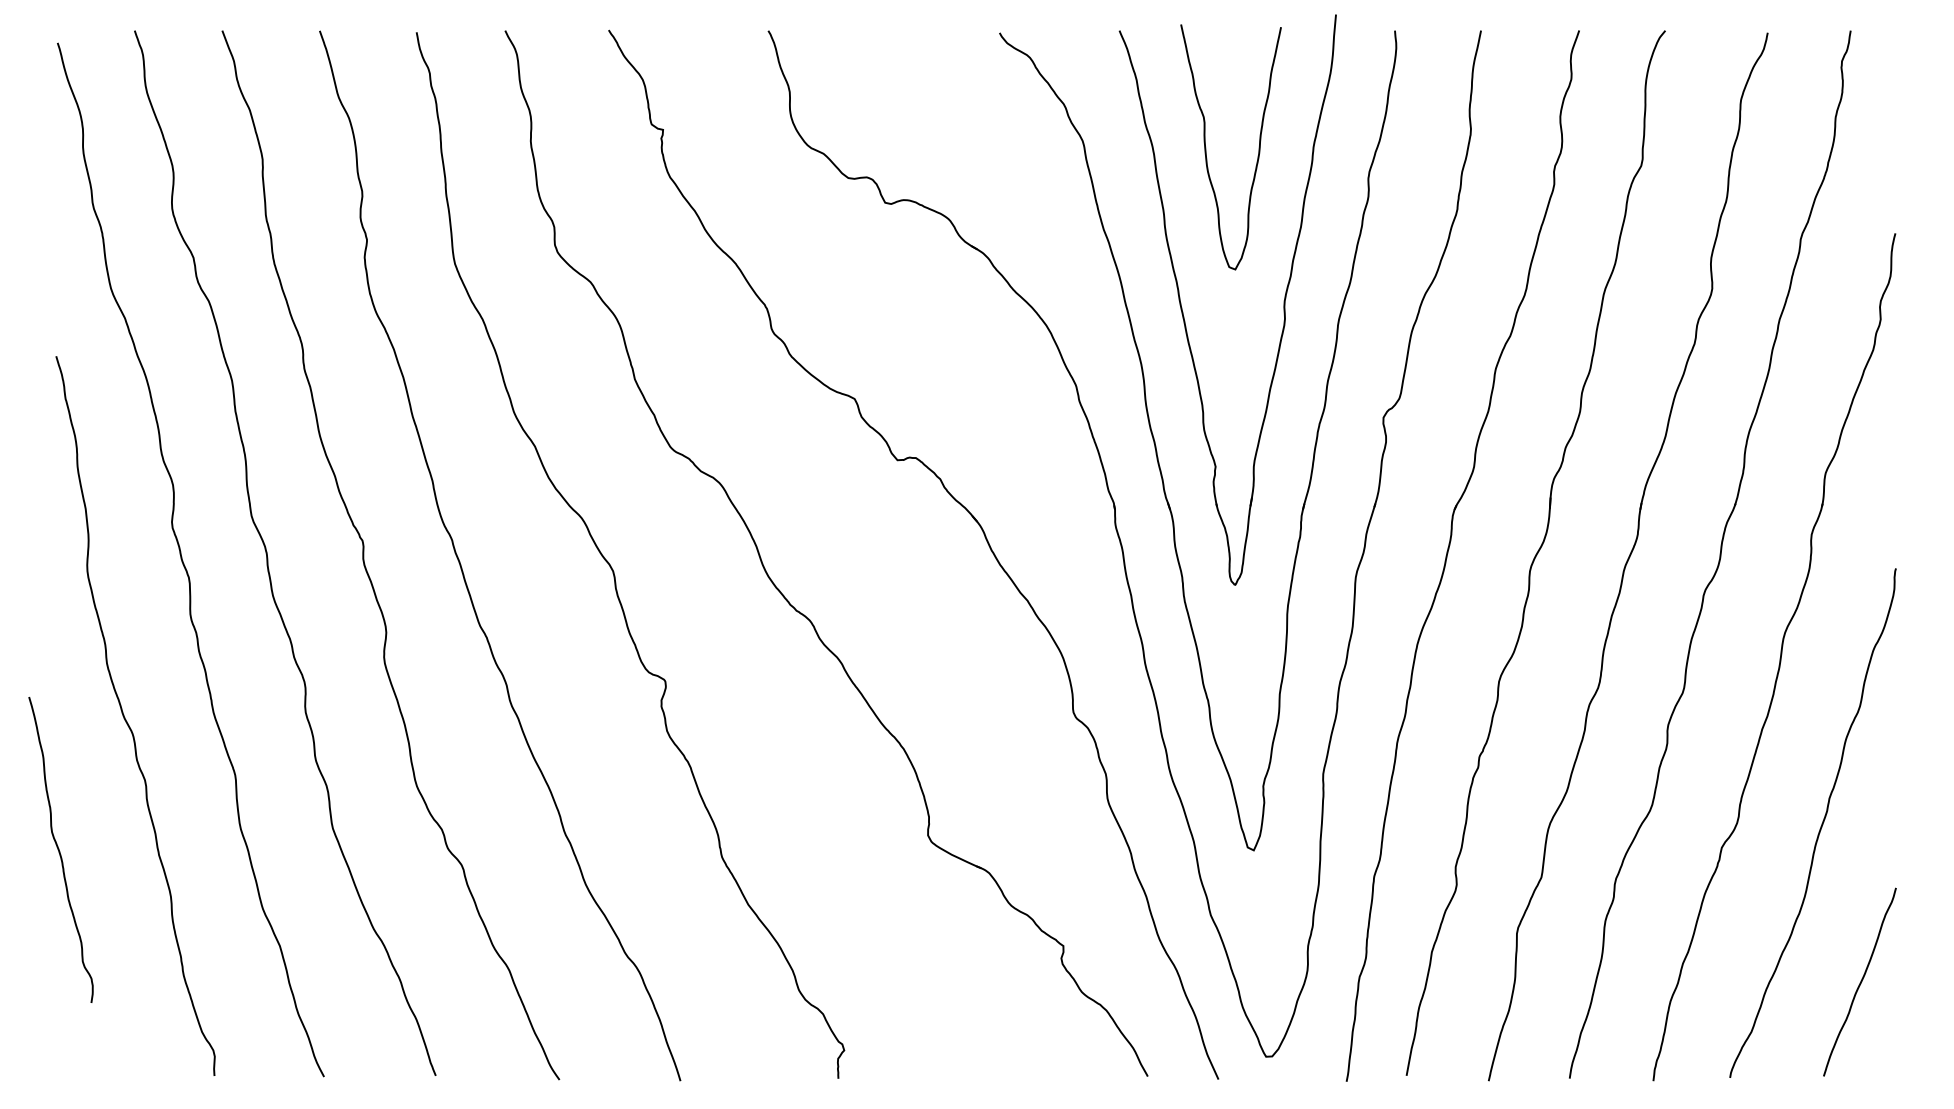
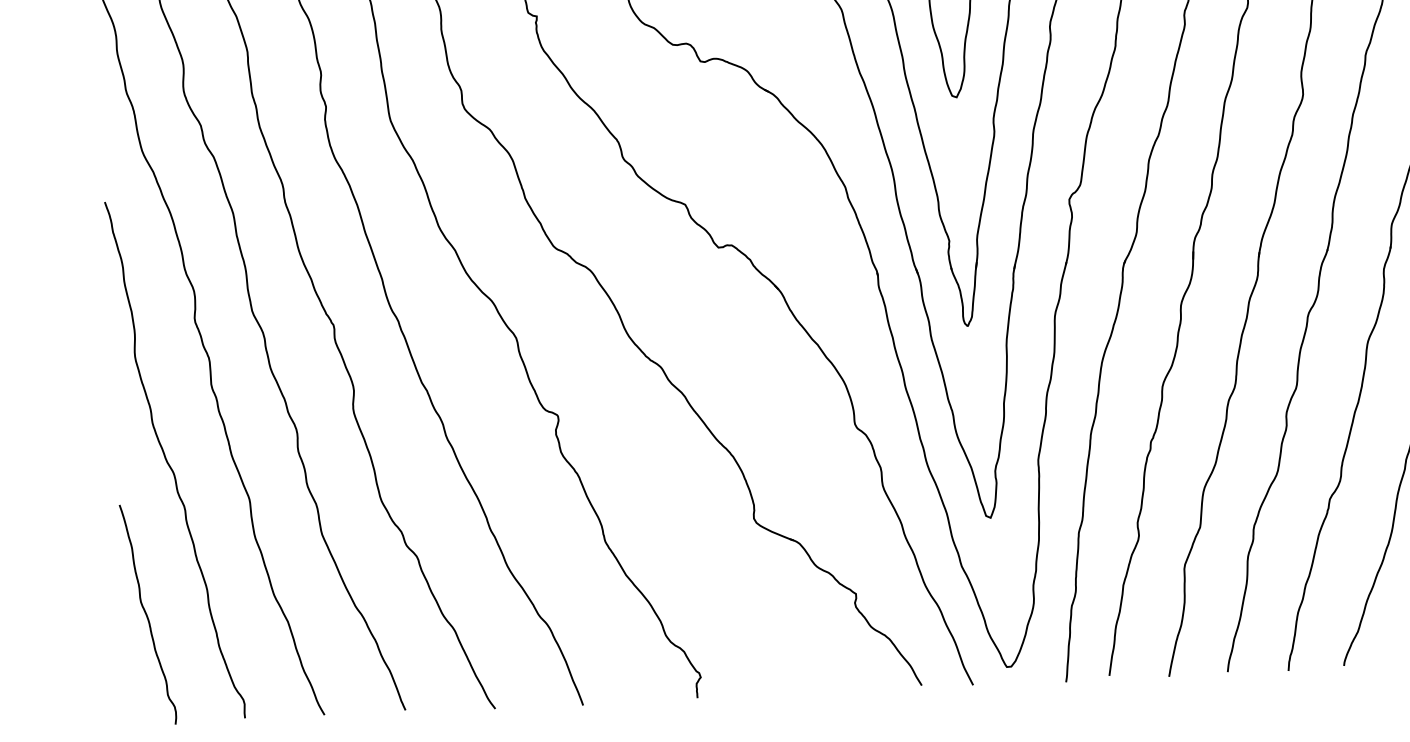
curve: (59, 849) -> (147, 614), moved

